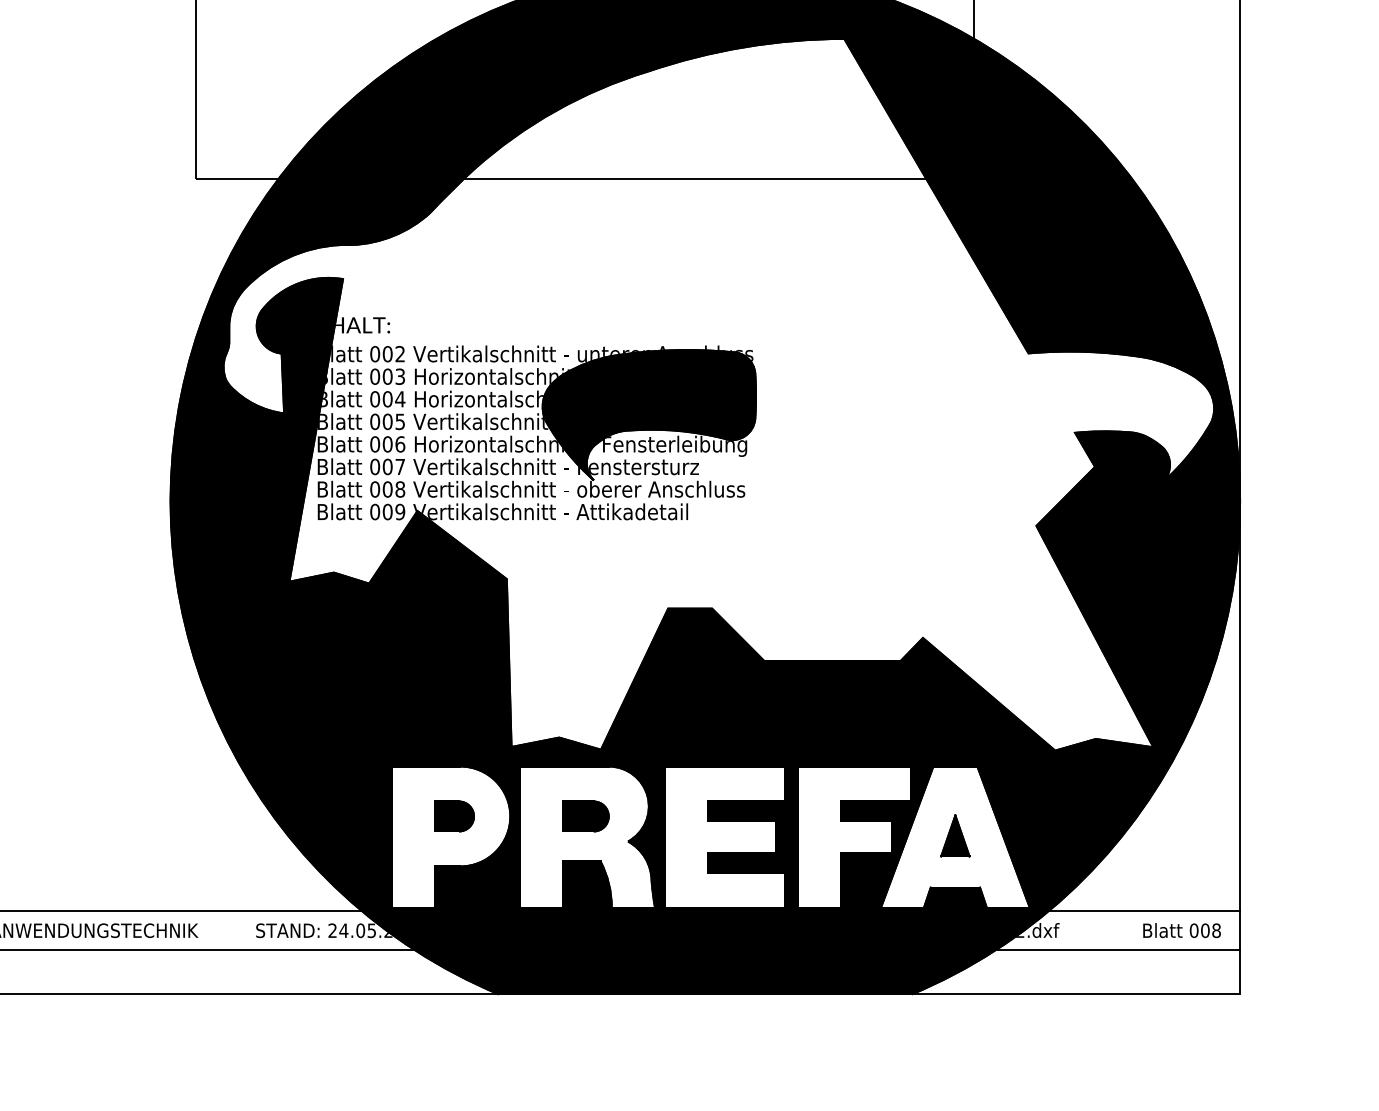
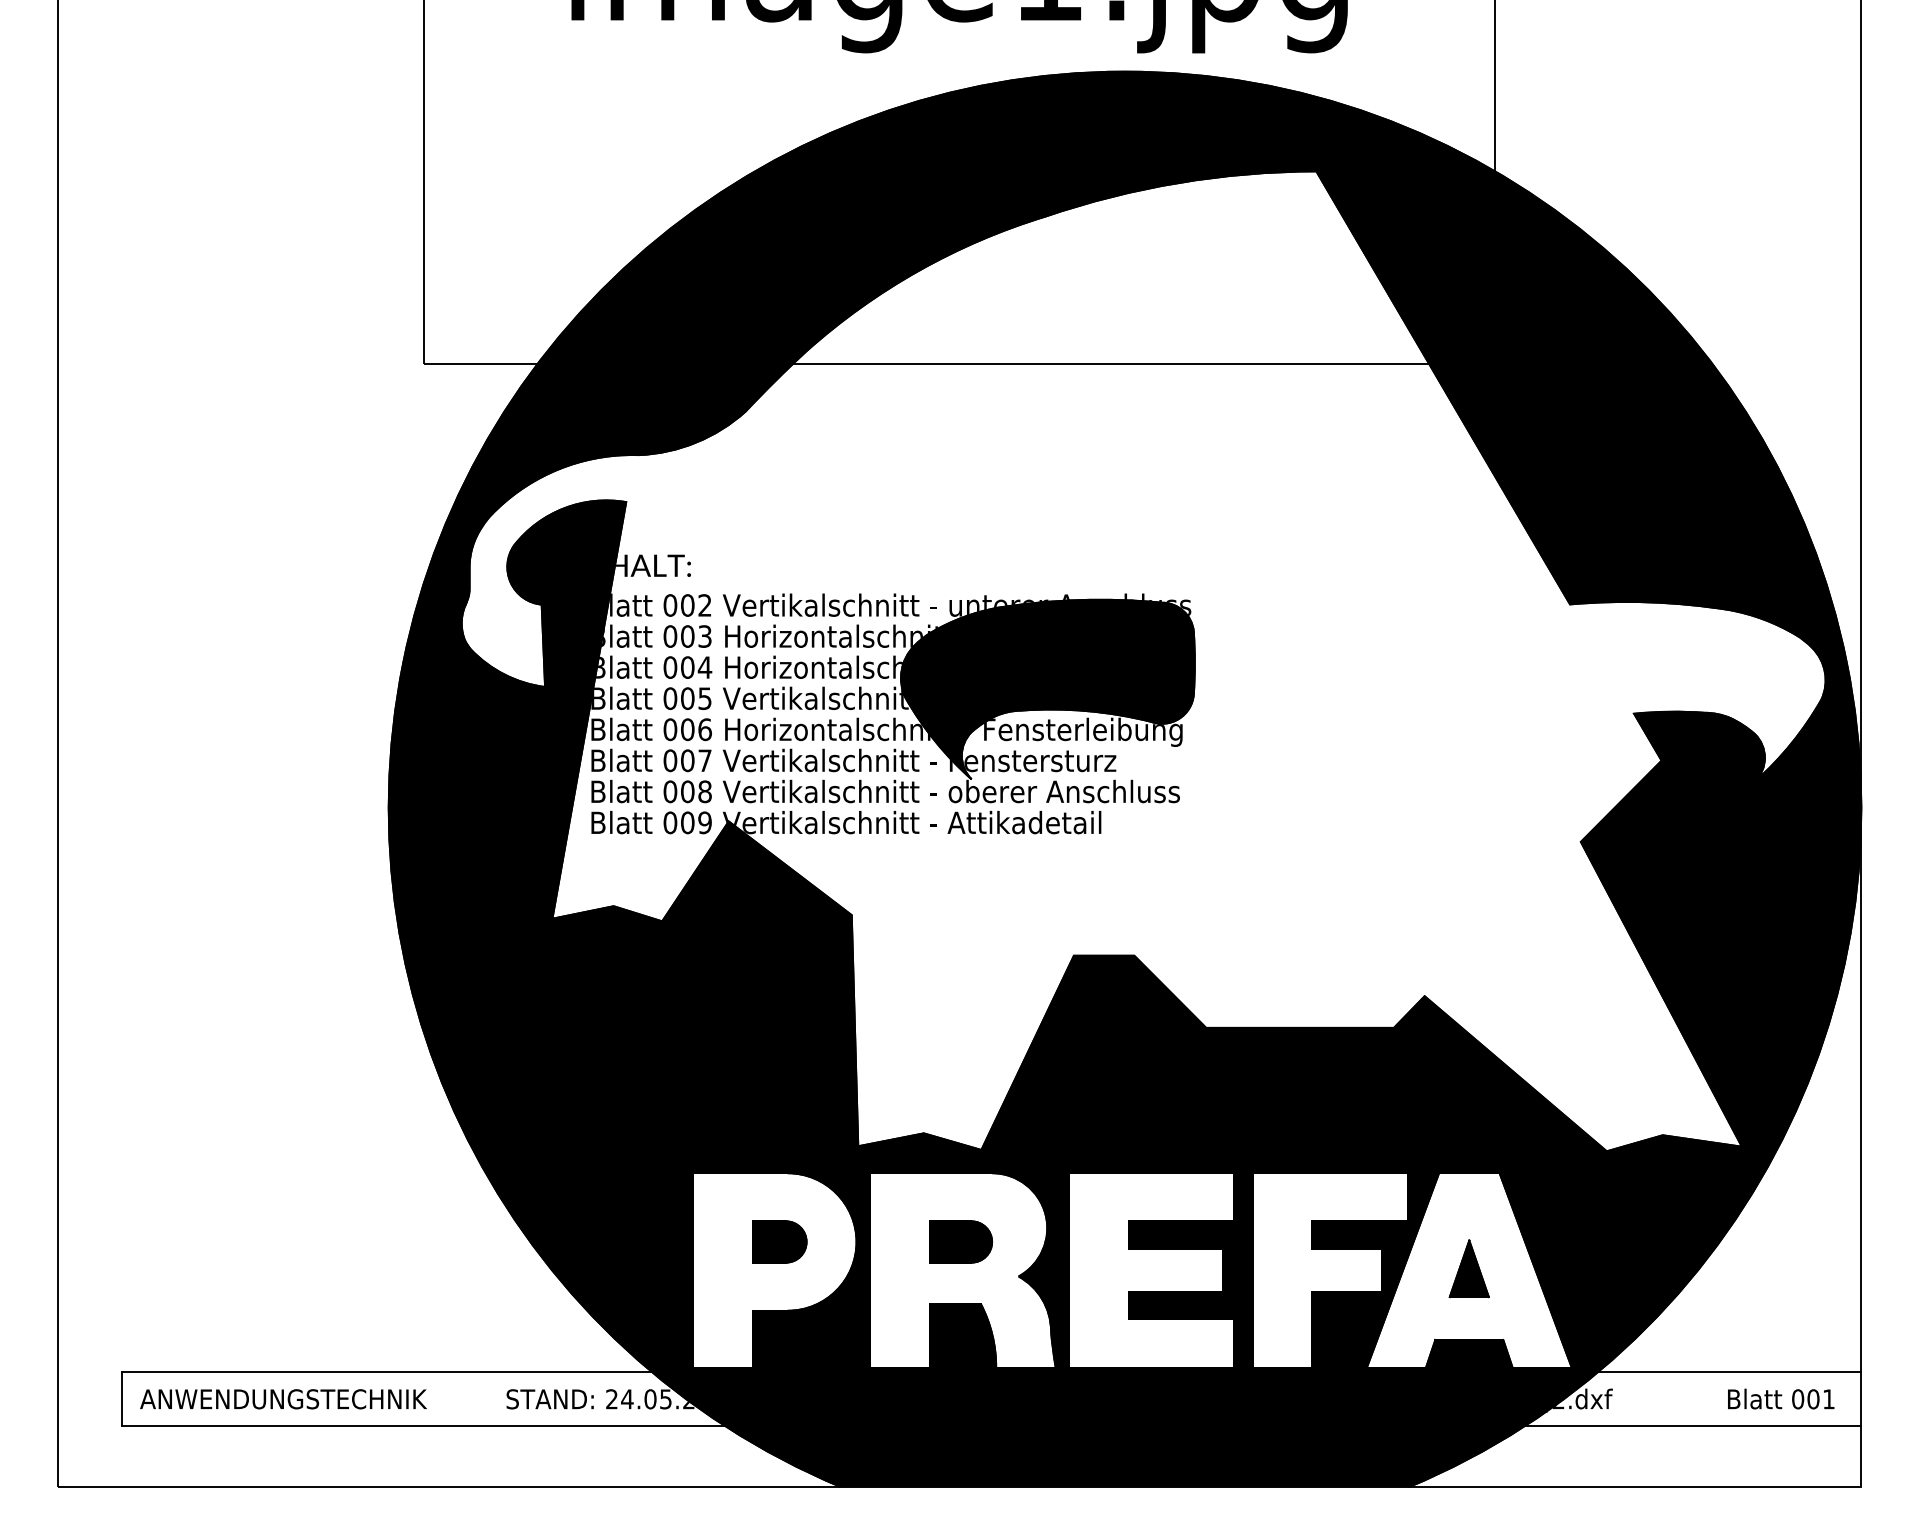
text: (1216, 930) -> (1828, 1399), 008 -> 001

